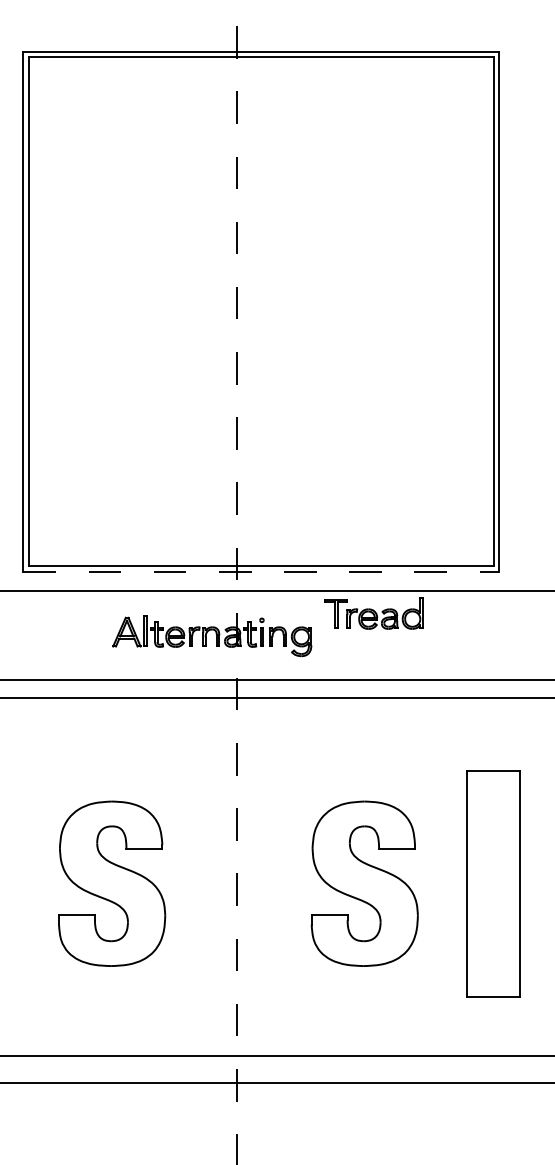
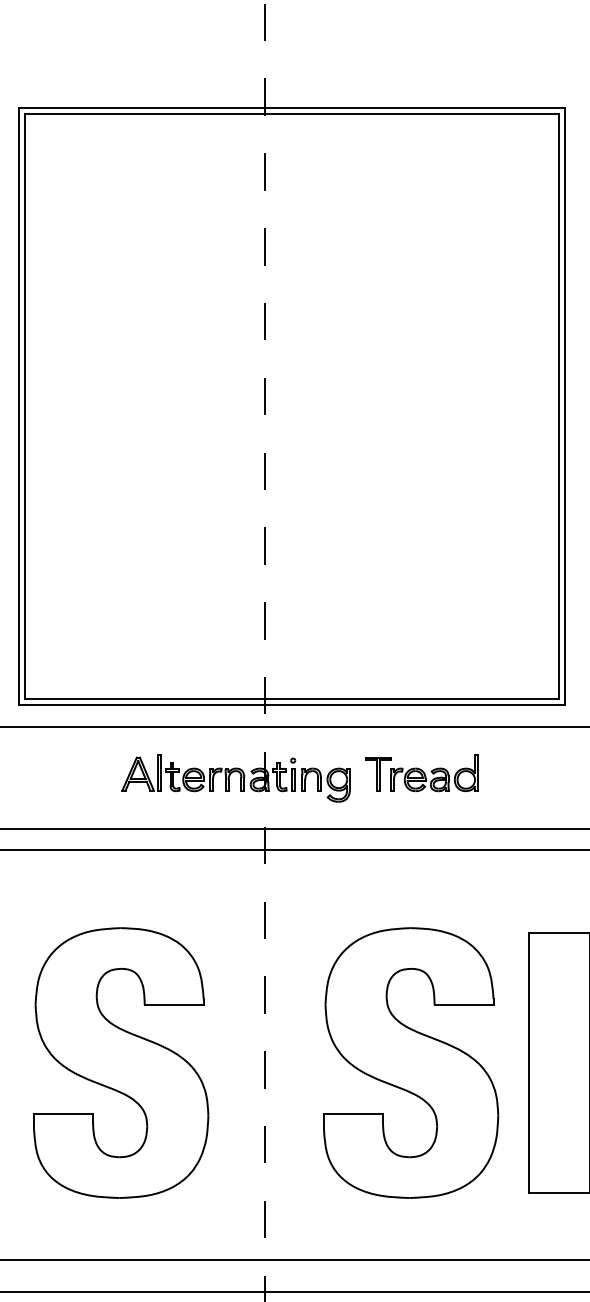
line: (261, 571) -> (292, 704), dashed -> solid
part: (373, 613) -> (421, 773), moved
part: (111, 883) -> (120, 1062), size x1.43
part: (364, 883) -> (410, 1062), size x1.43

